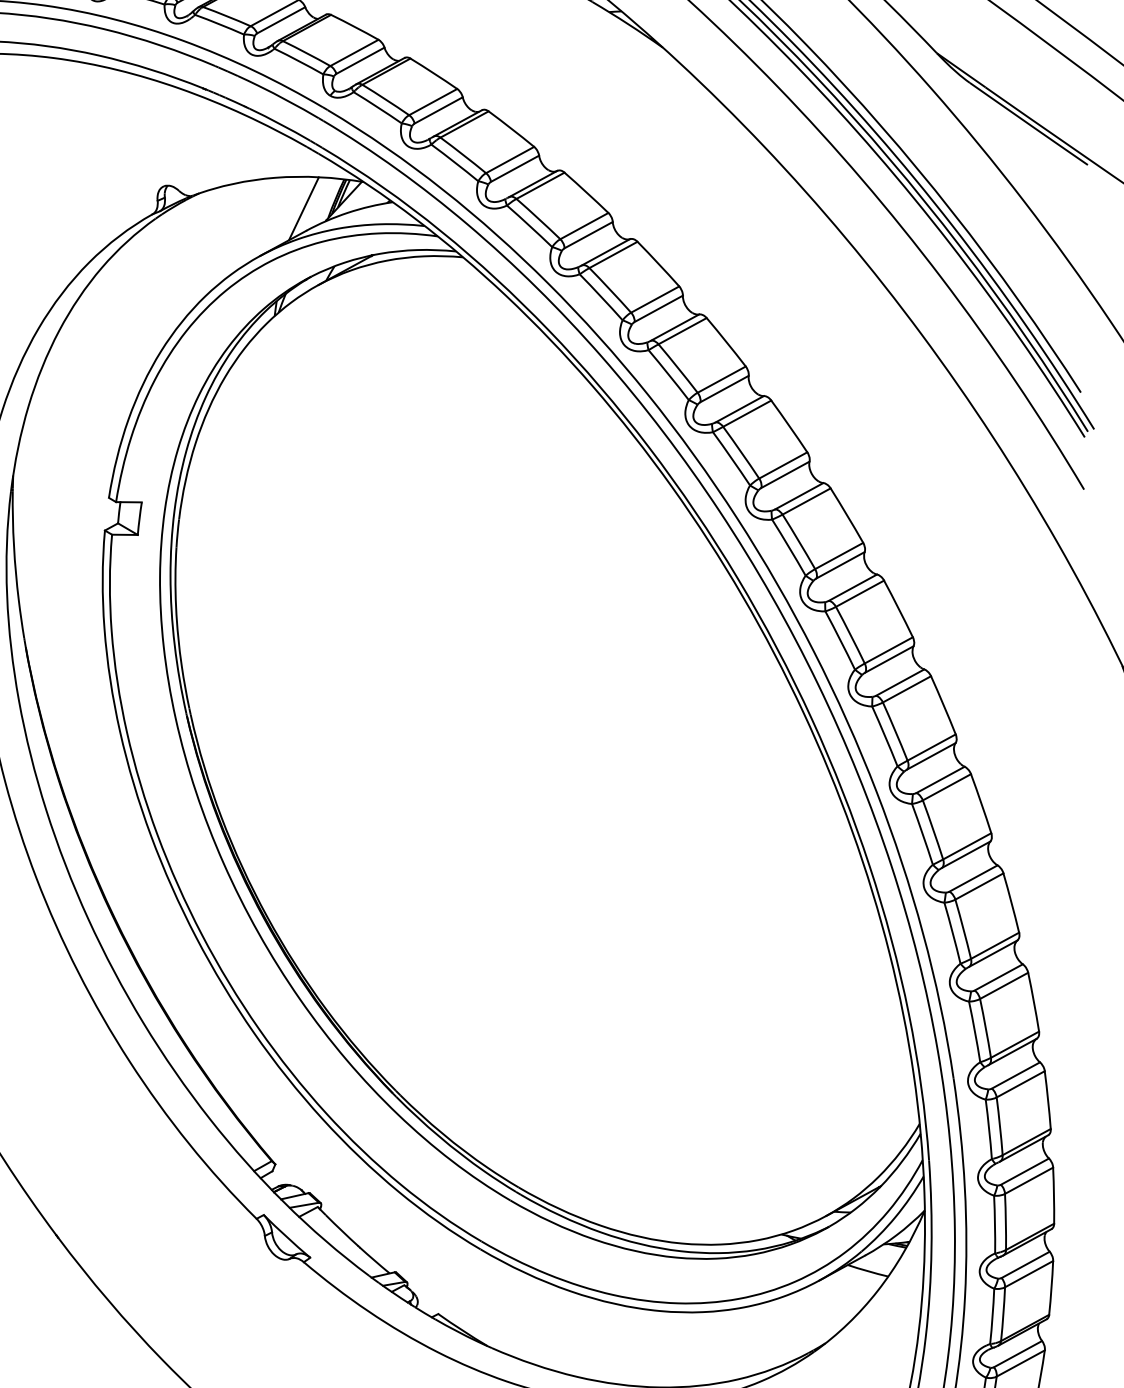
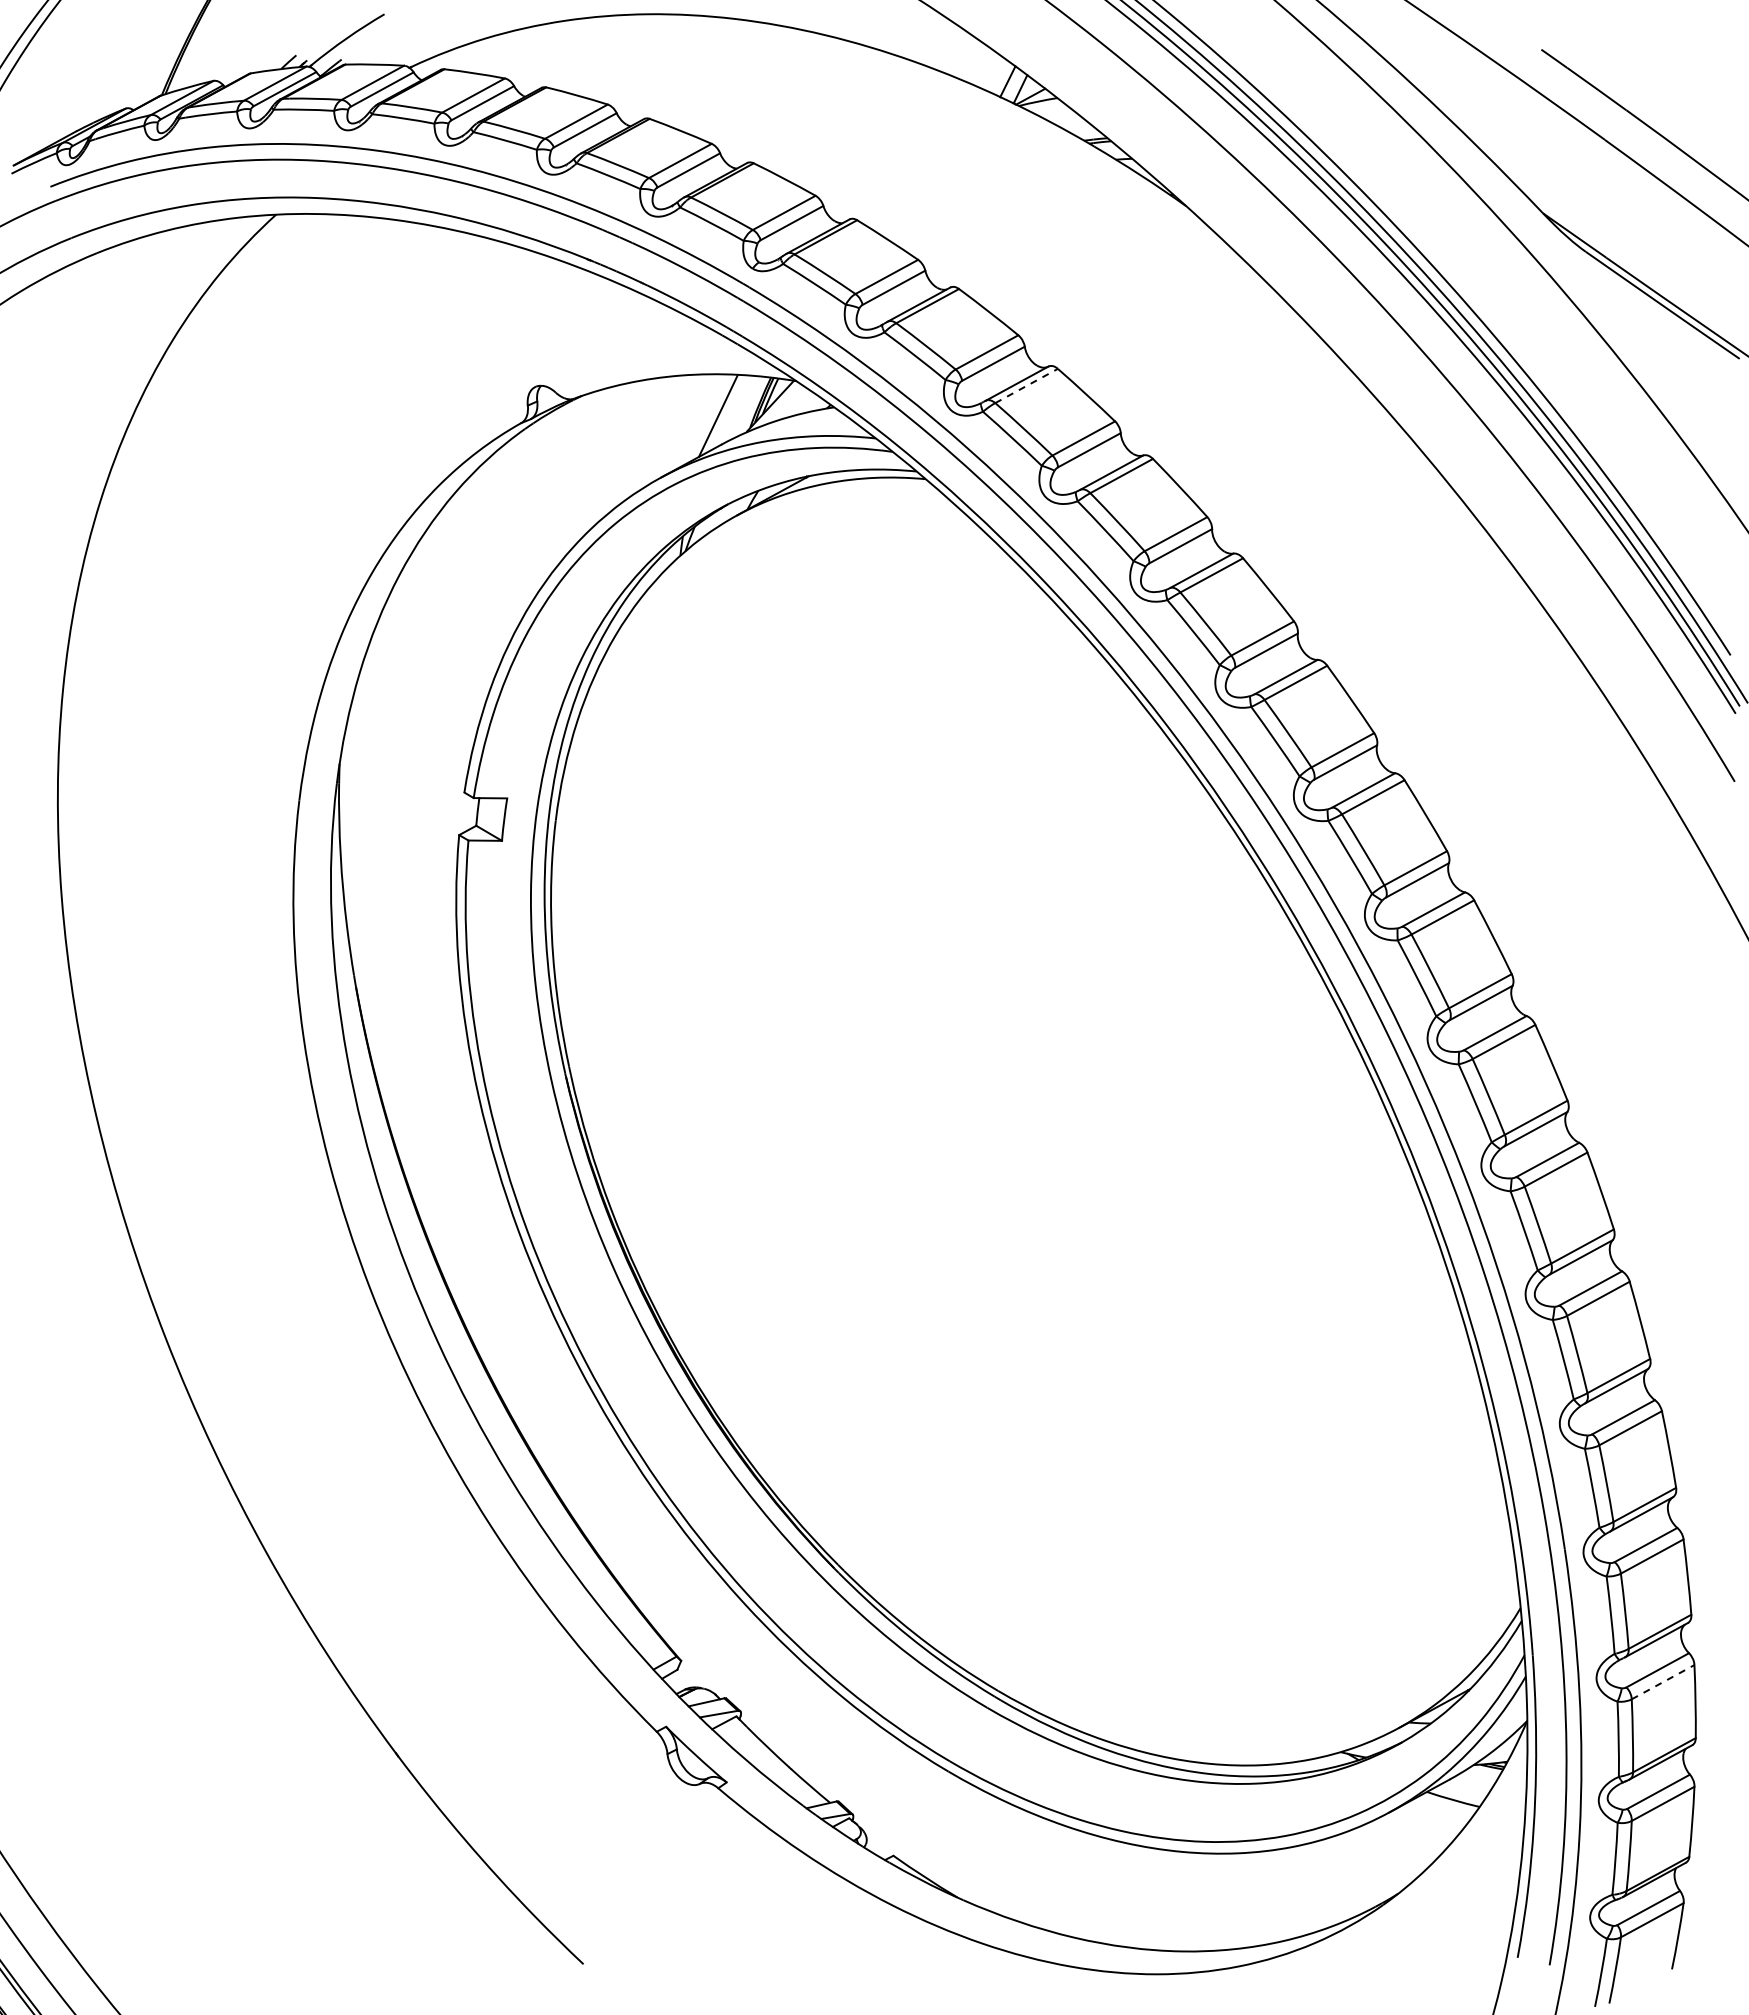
line: (540, 185) -> (1026, 385), solid -> dashed
line: (1029, 1181) -> (1663, 1682), solid -> dashed

